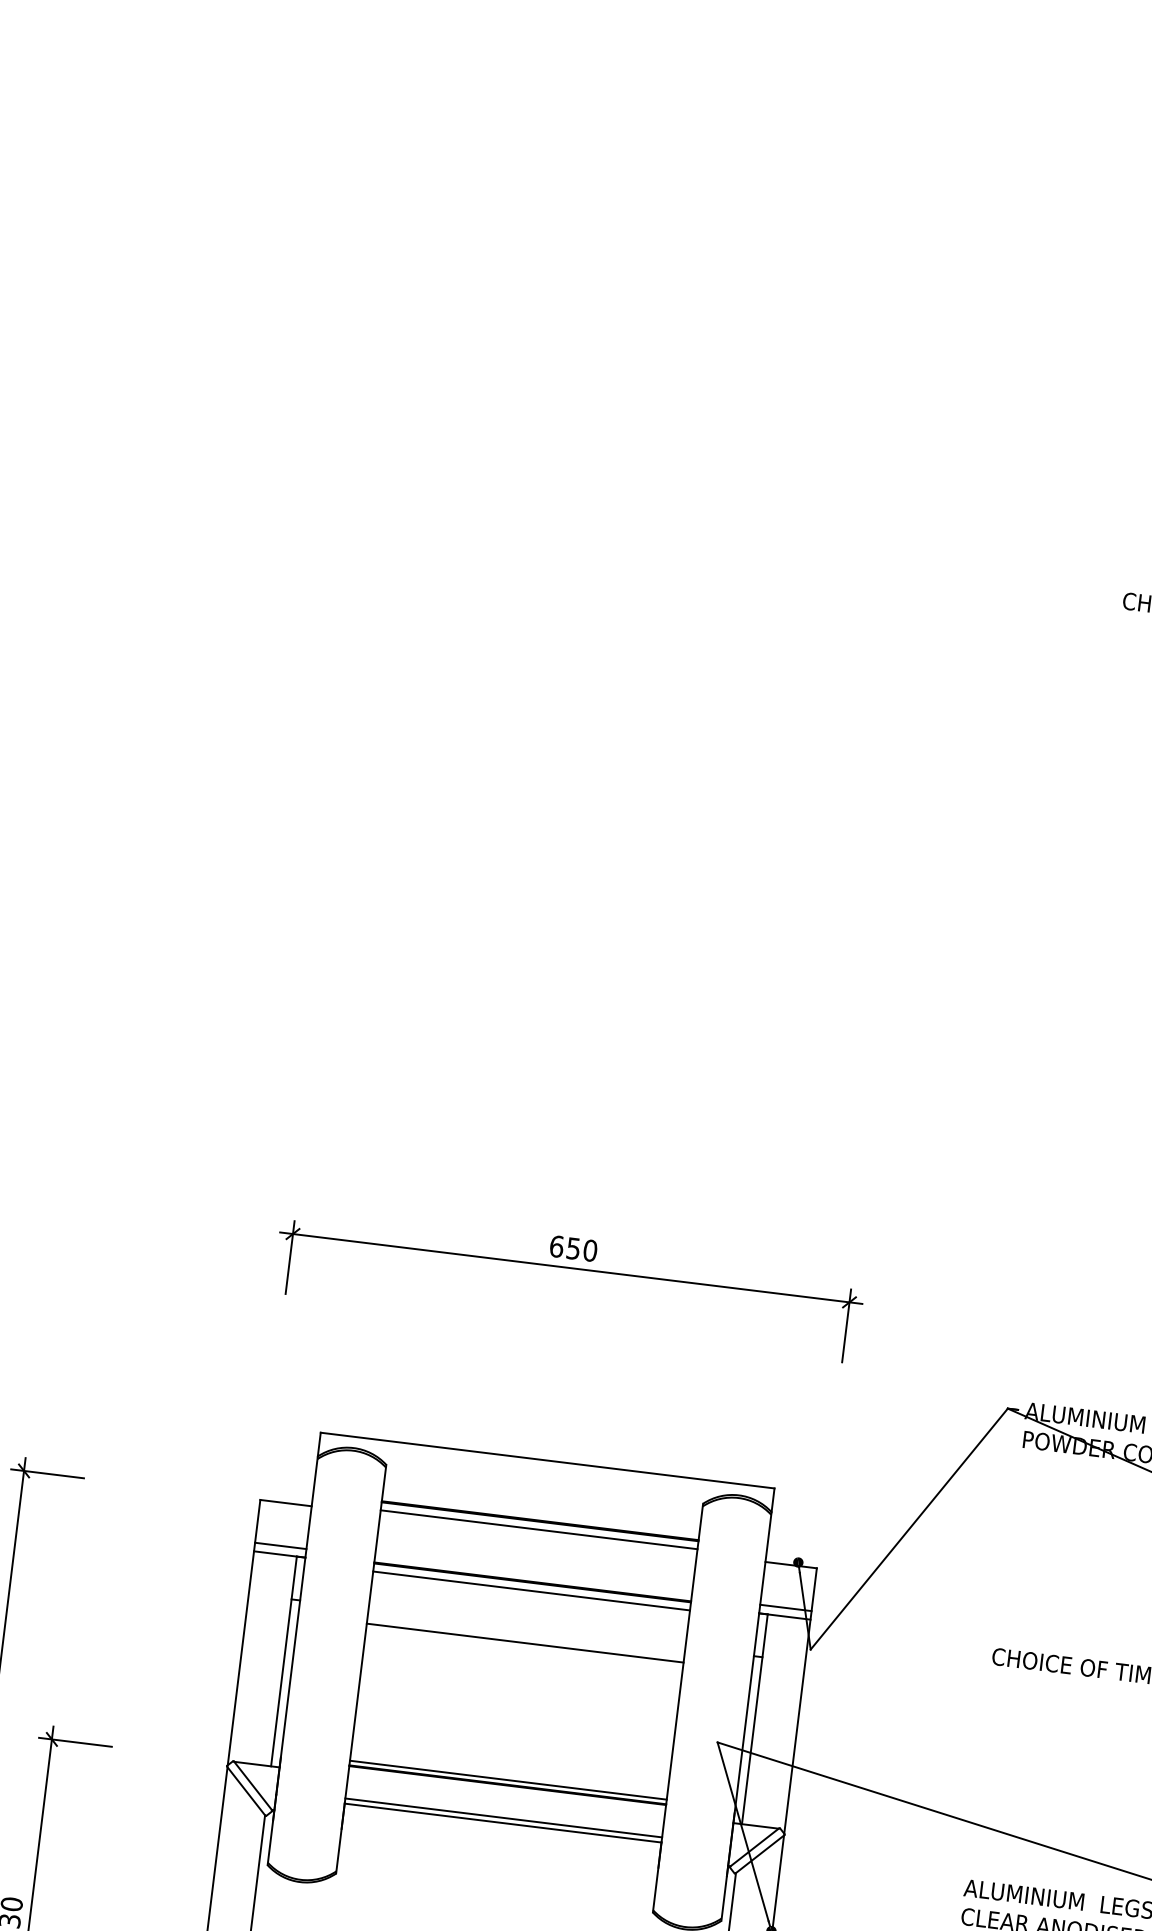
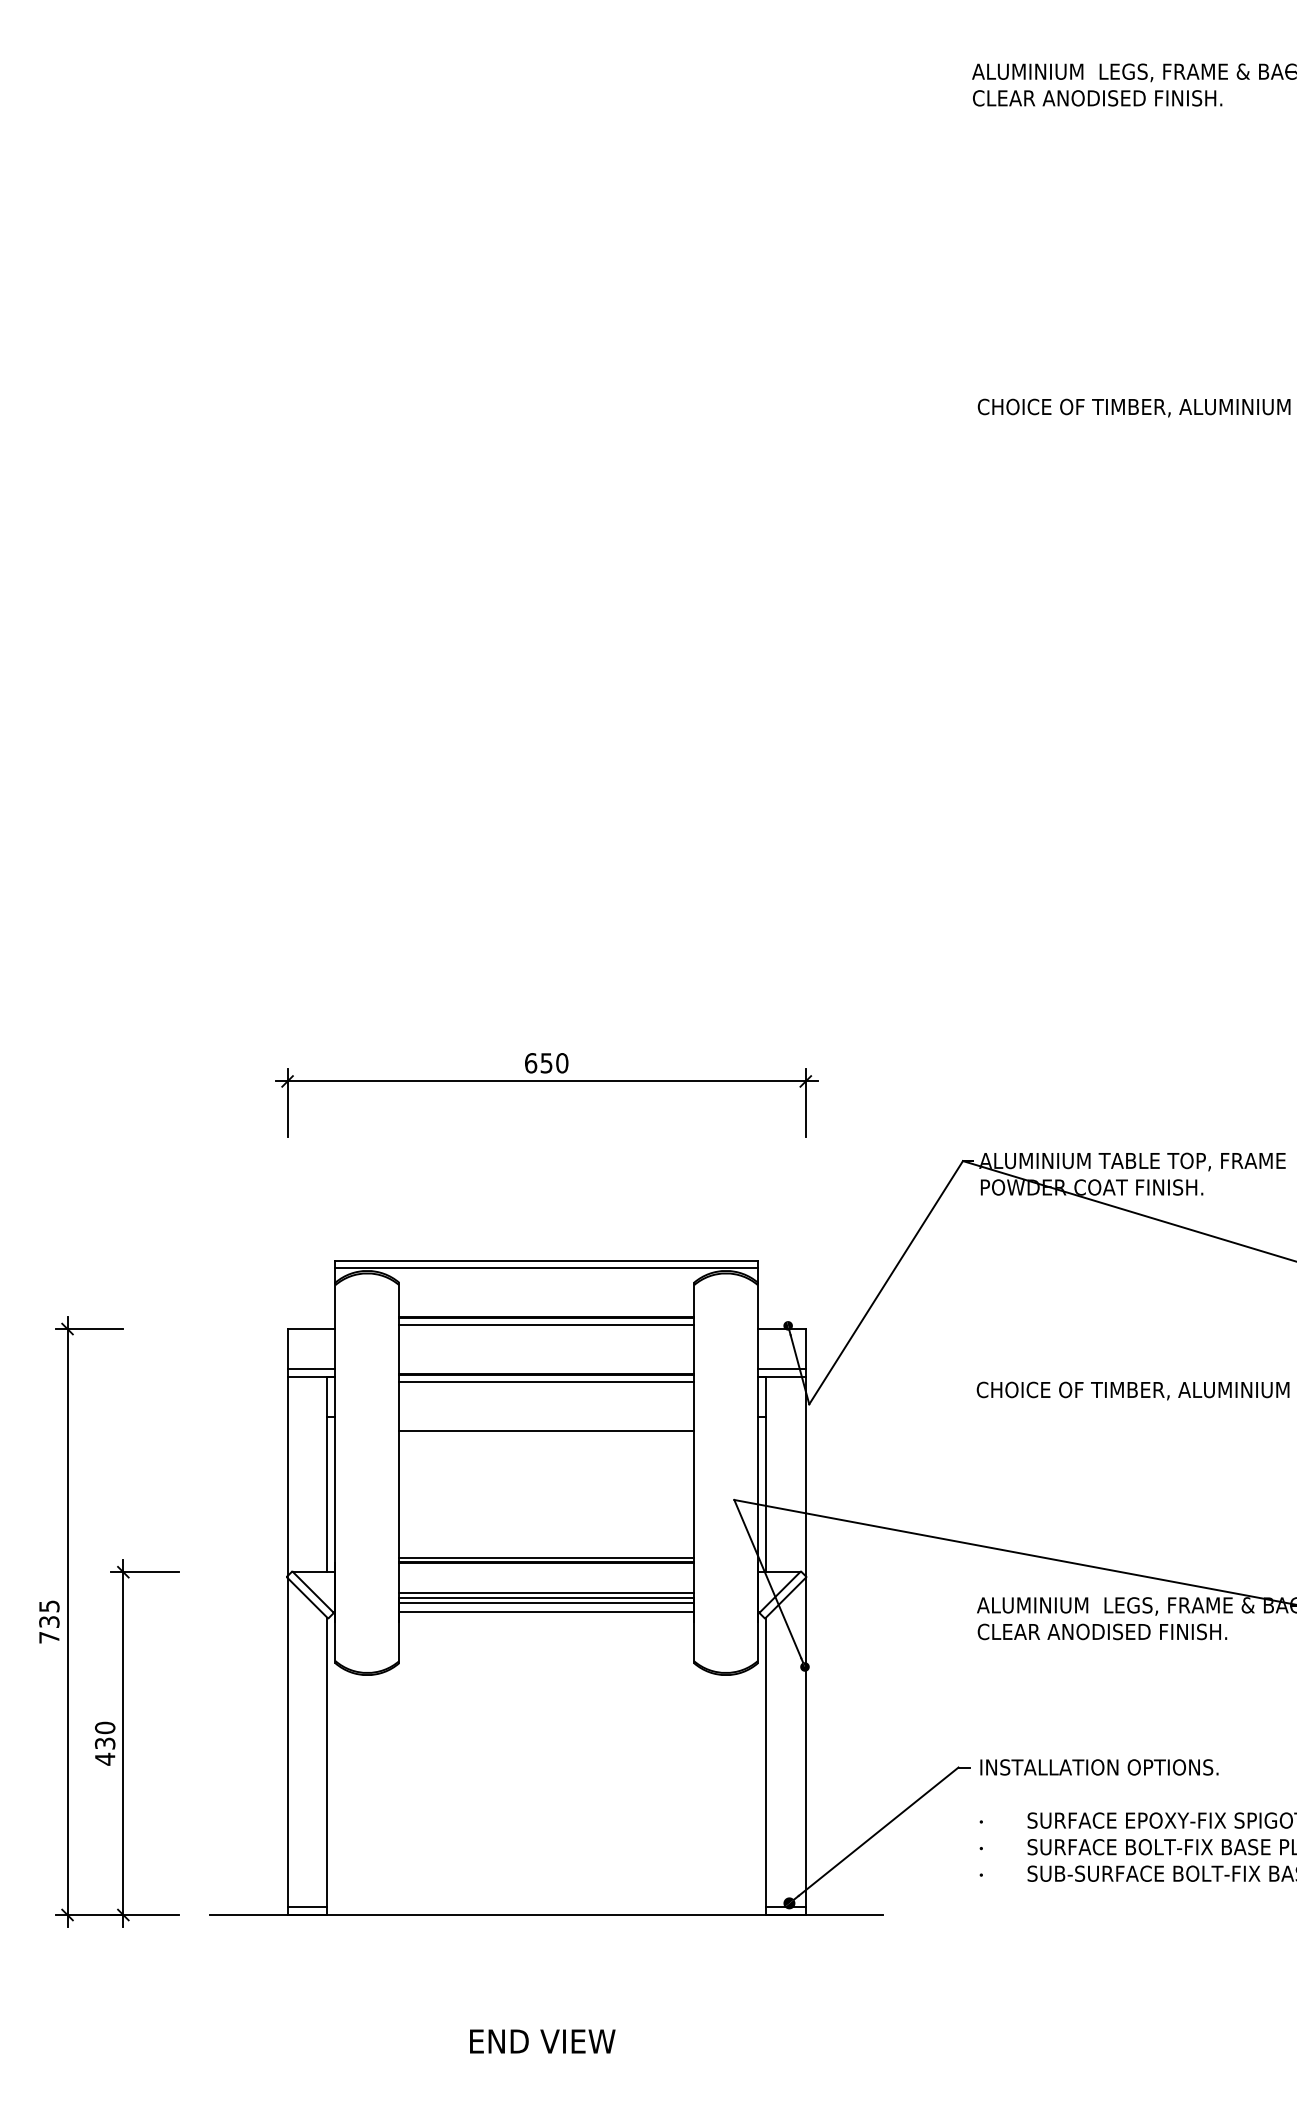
line: (546, 1469) -> (546, 1268), added
line: (502, 1827) -> (546, 1602), added
line: (501, 1838) -> (546, 1612), added

